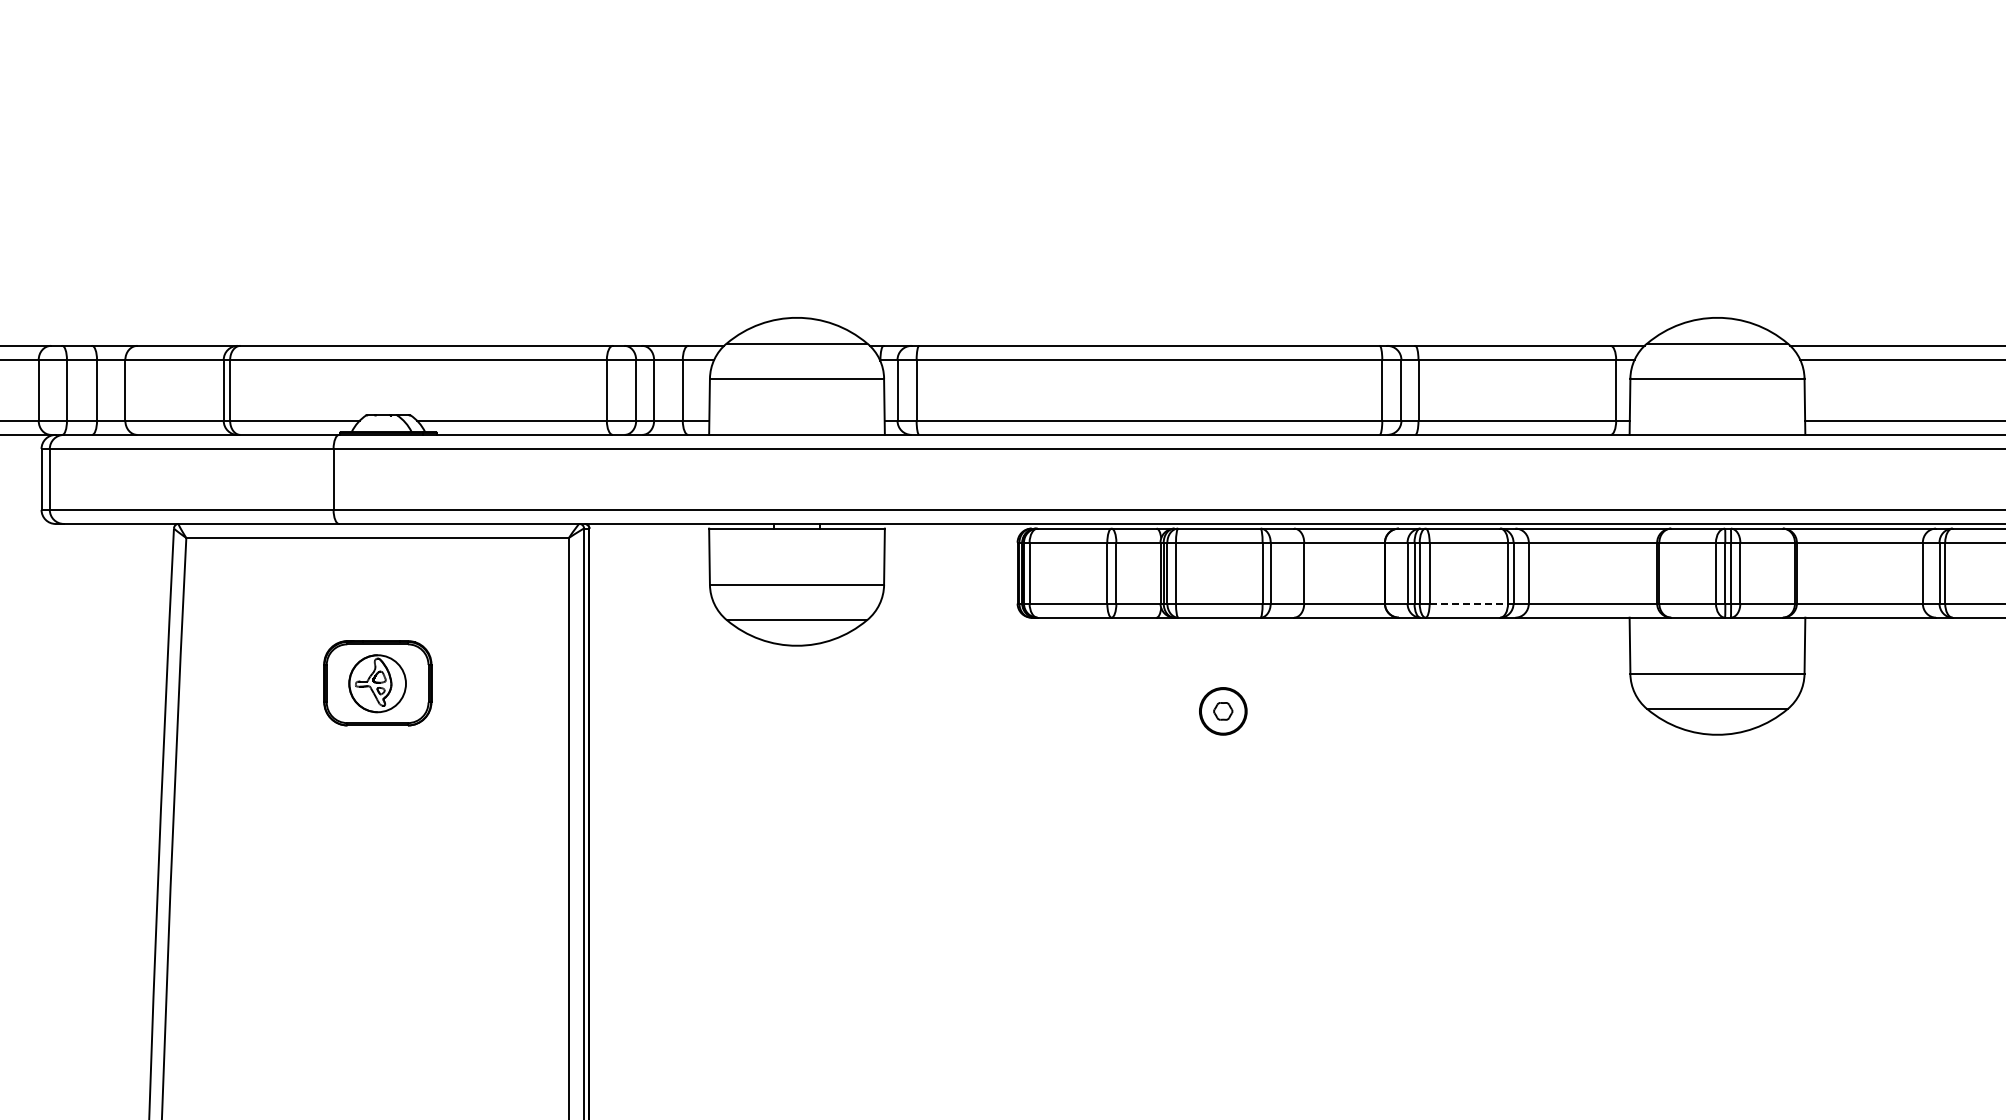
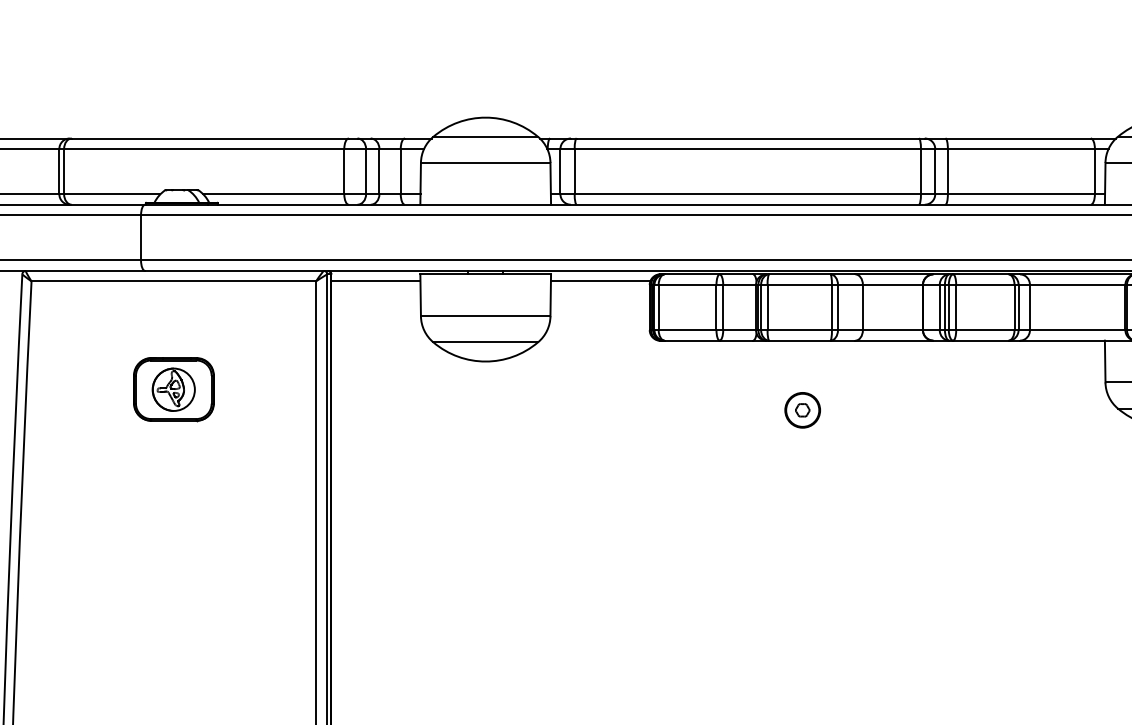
line: (649, 538) -> (375, 281), added
line: (951, 538) -> (600, 281), added
line: (1469, 603) -> (985, 330), dashed -> solid

